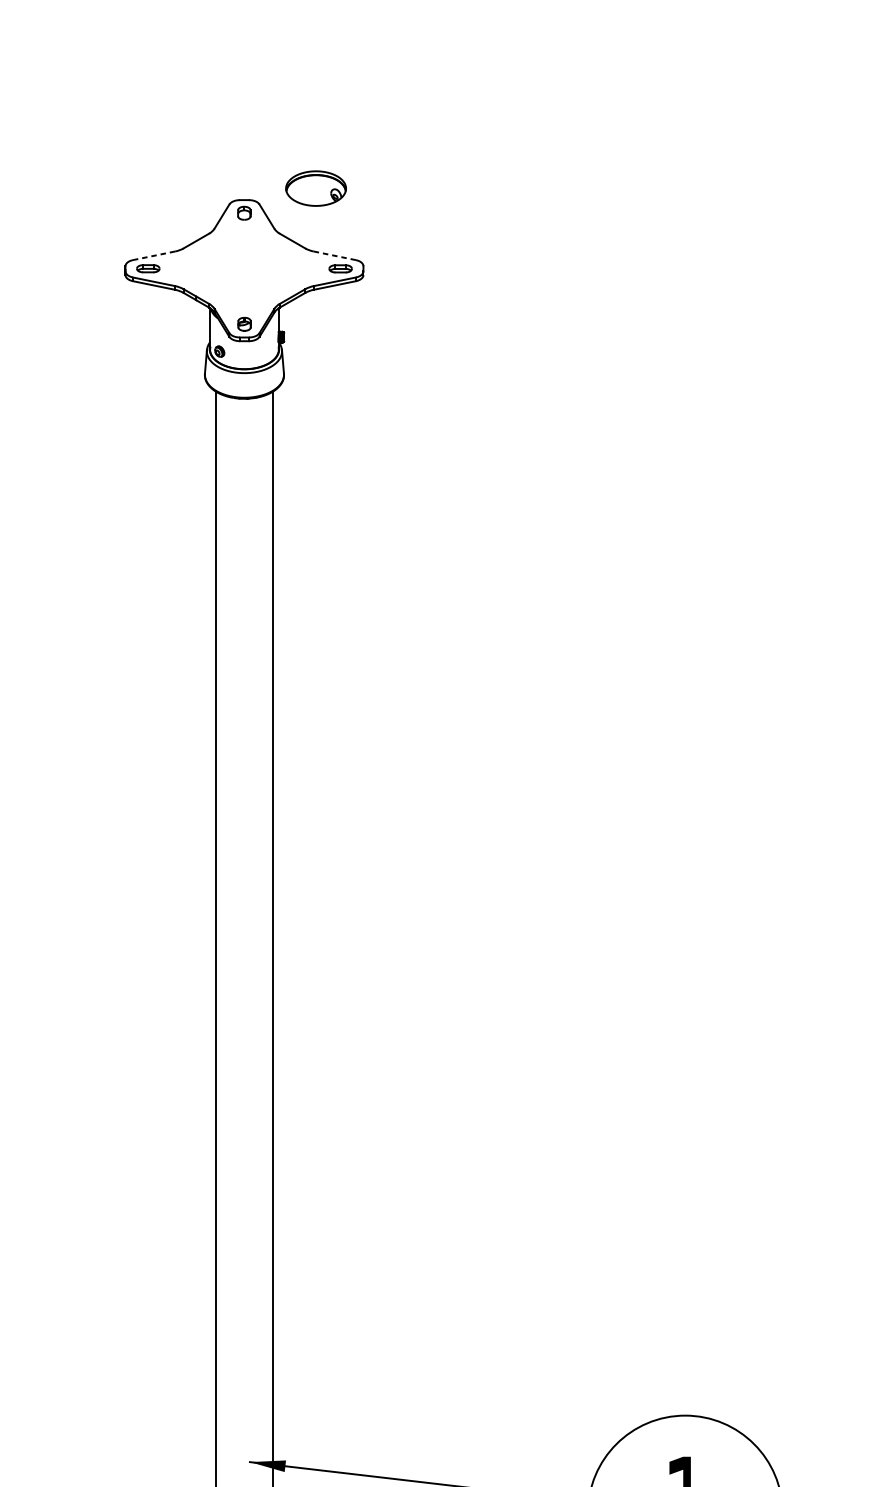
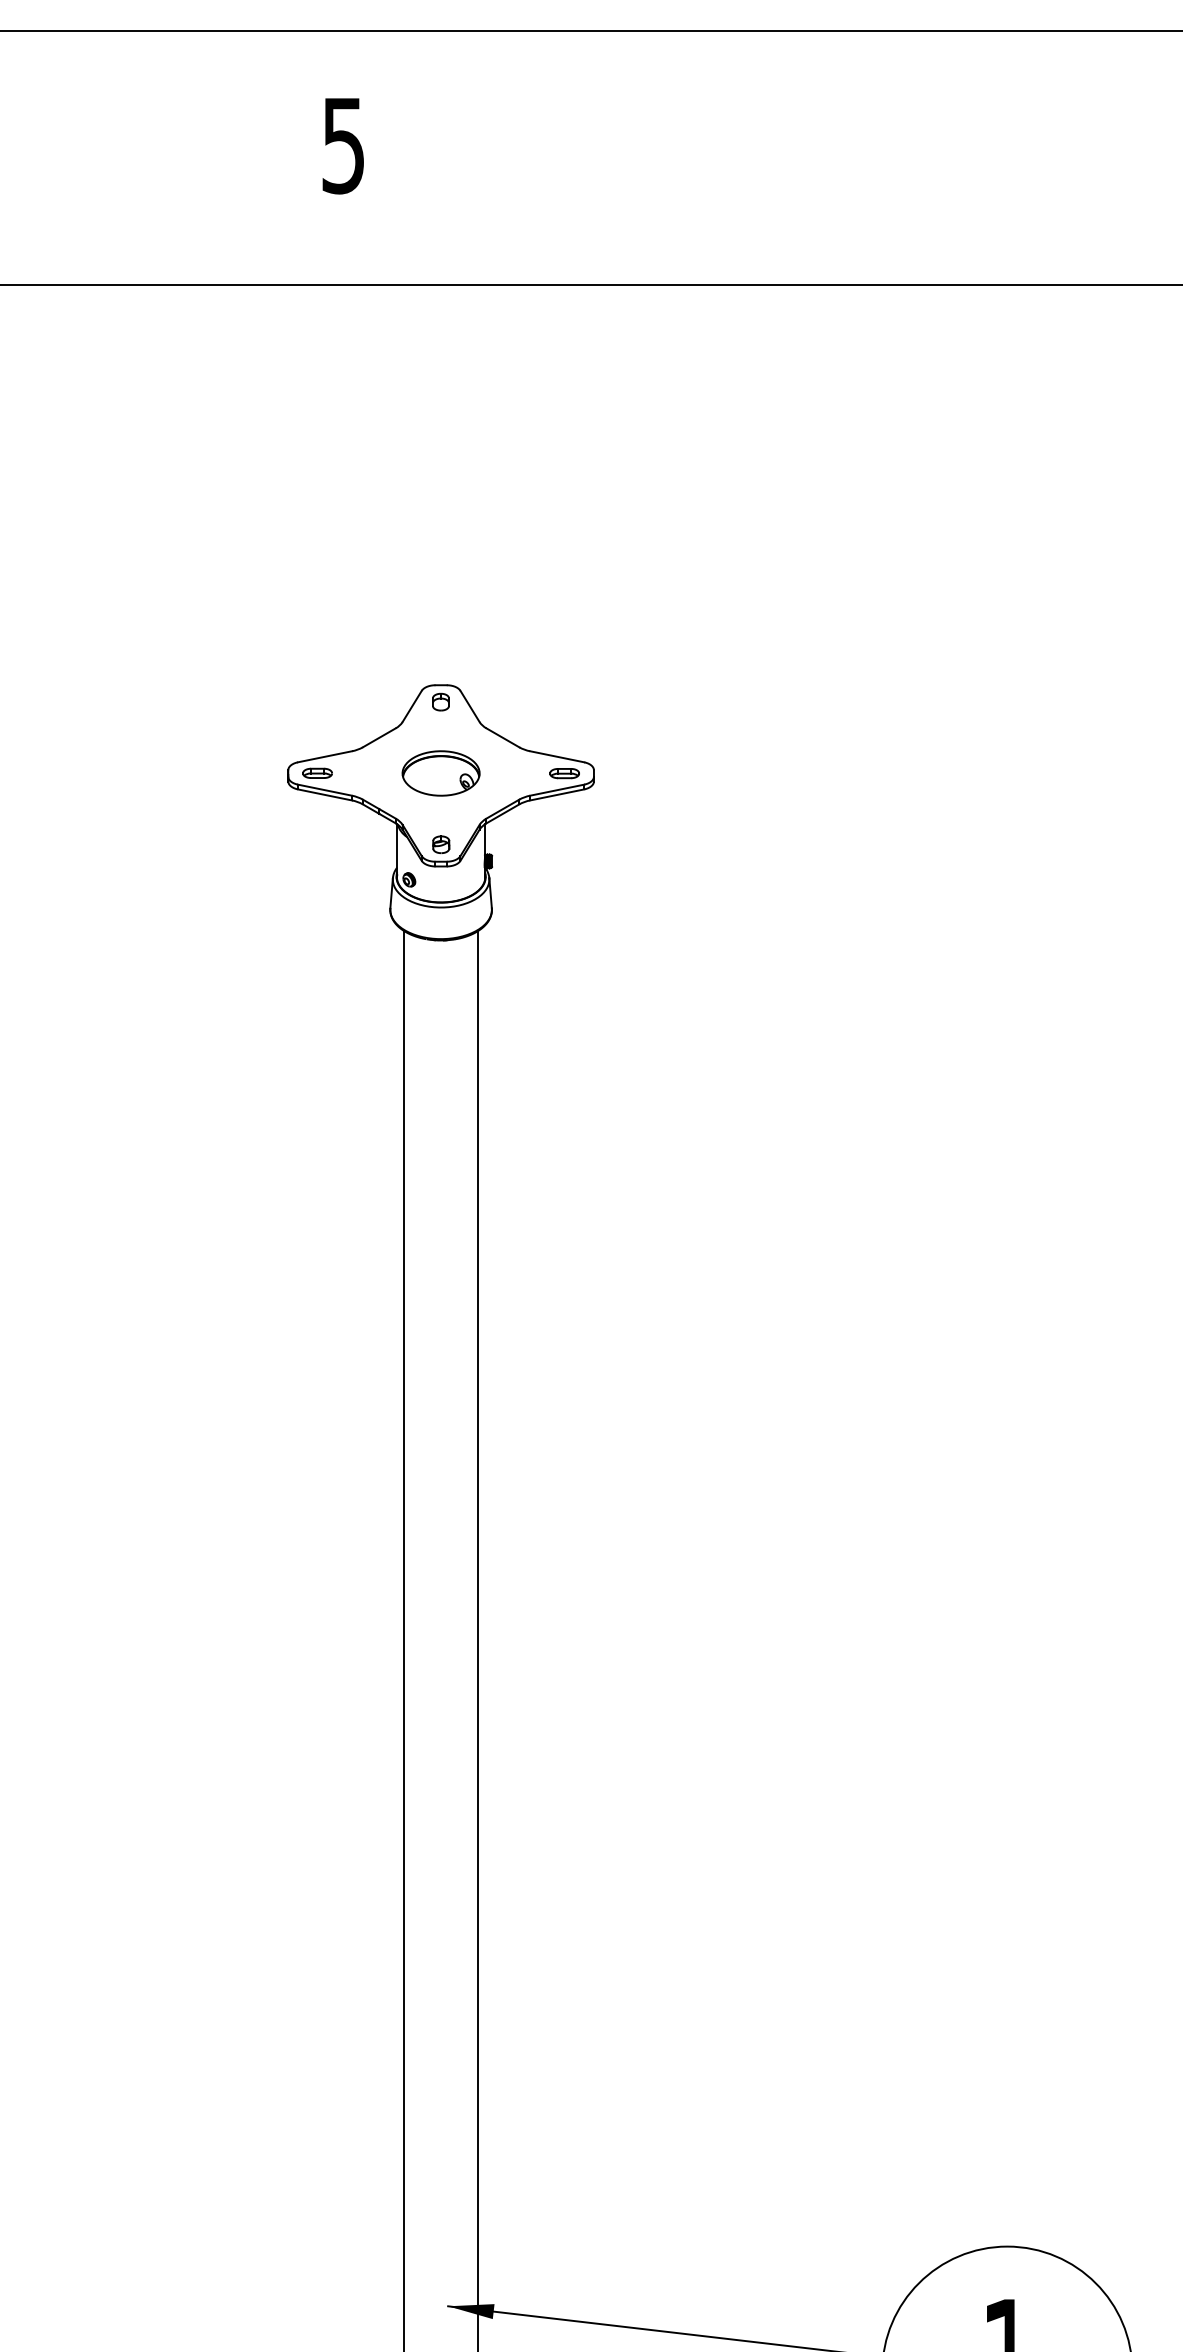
part: (315, 188) -> (440, 773), moved
line: (154, 255) -> (325, 756), dashed -> solid
line: (335, 255) -> (557, 756), dashed -> solid

